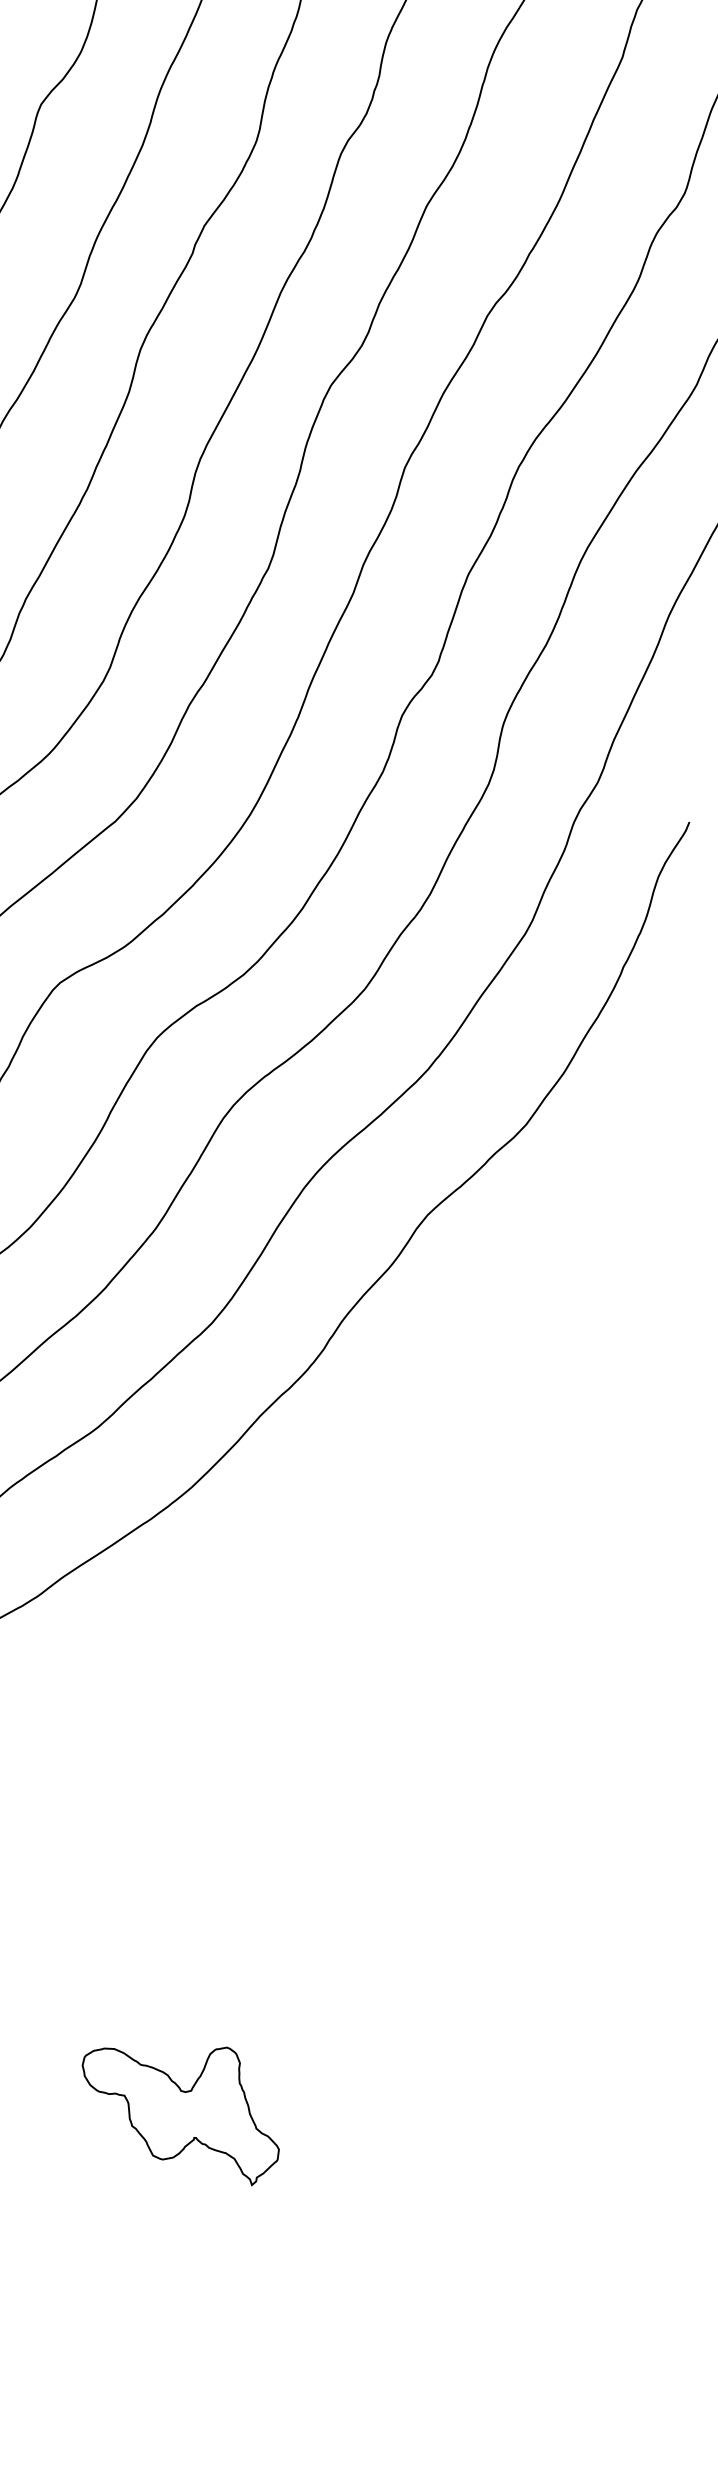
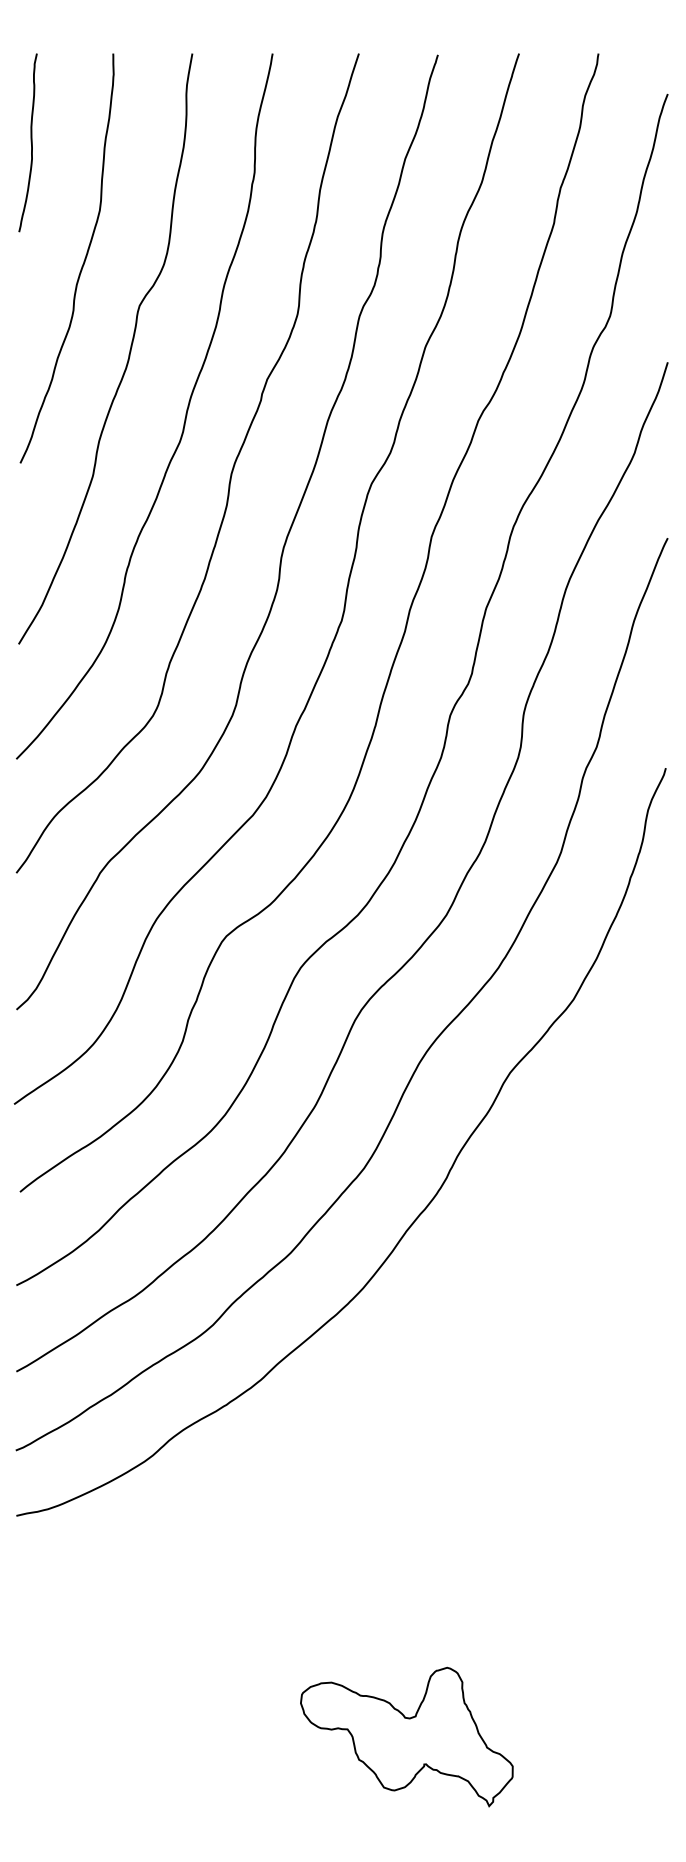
part: (180, 2108) -> (406, 1736), size x1.43

